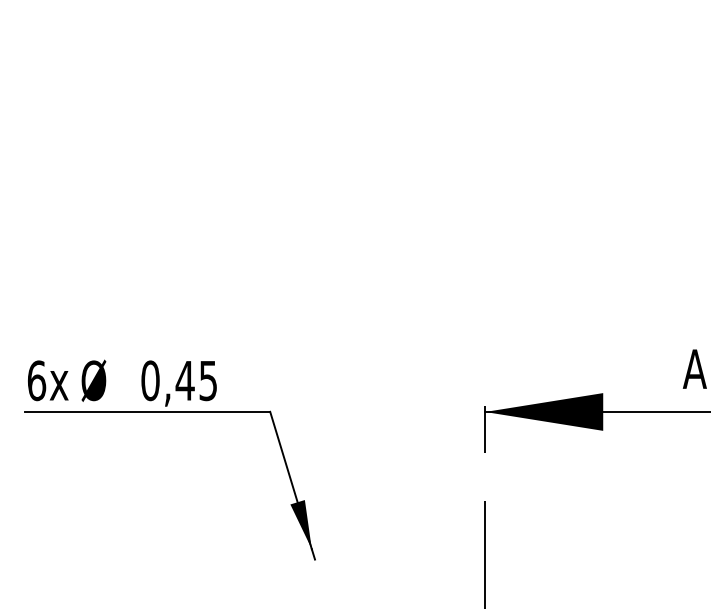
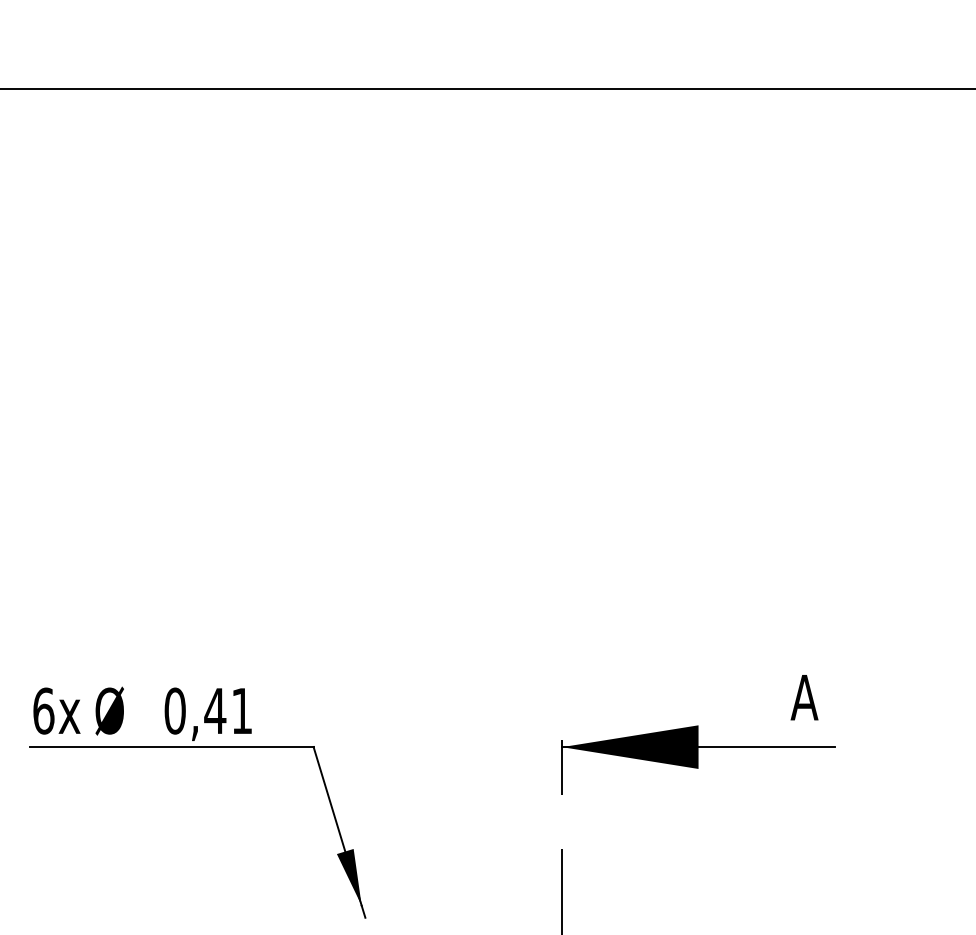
text: (207, 381) -> (241, 711), 0,45 -> 0,41

